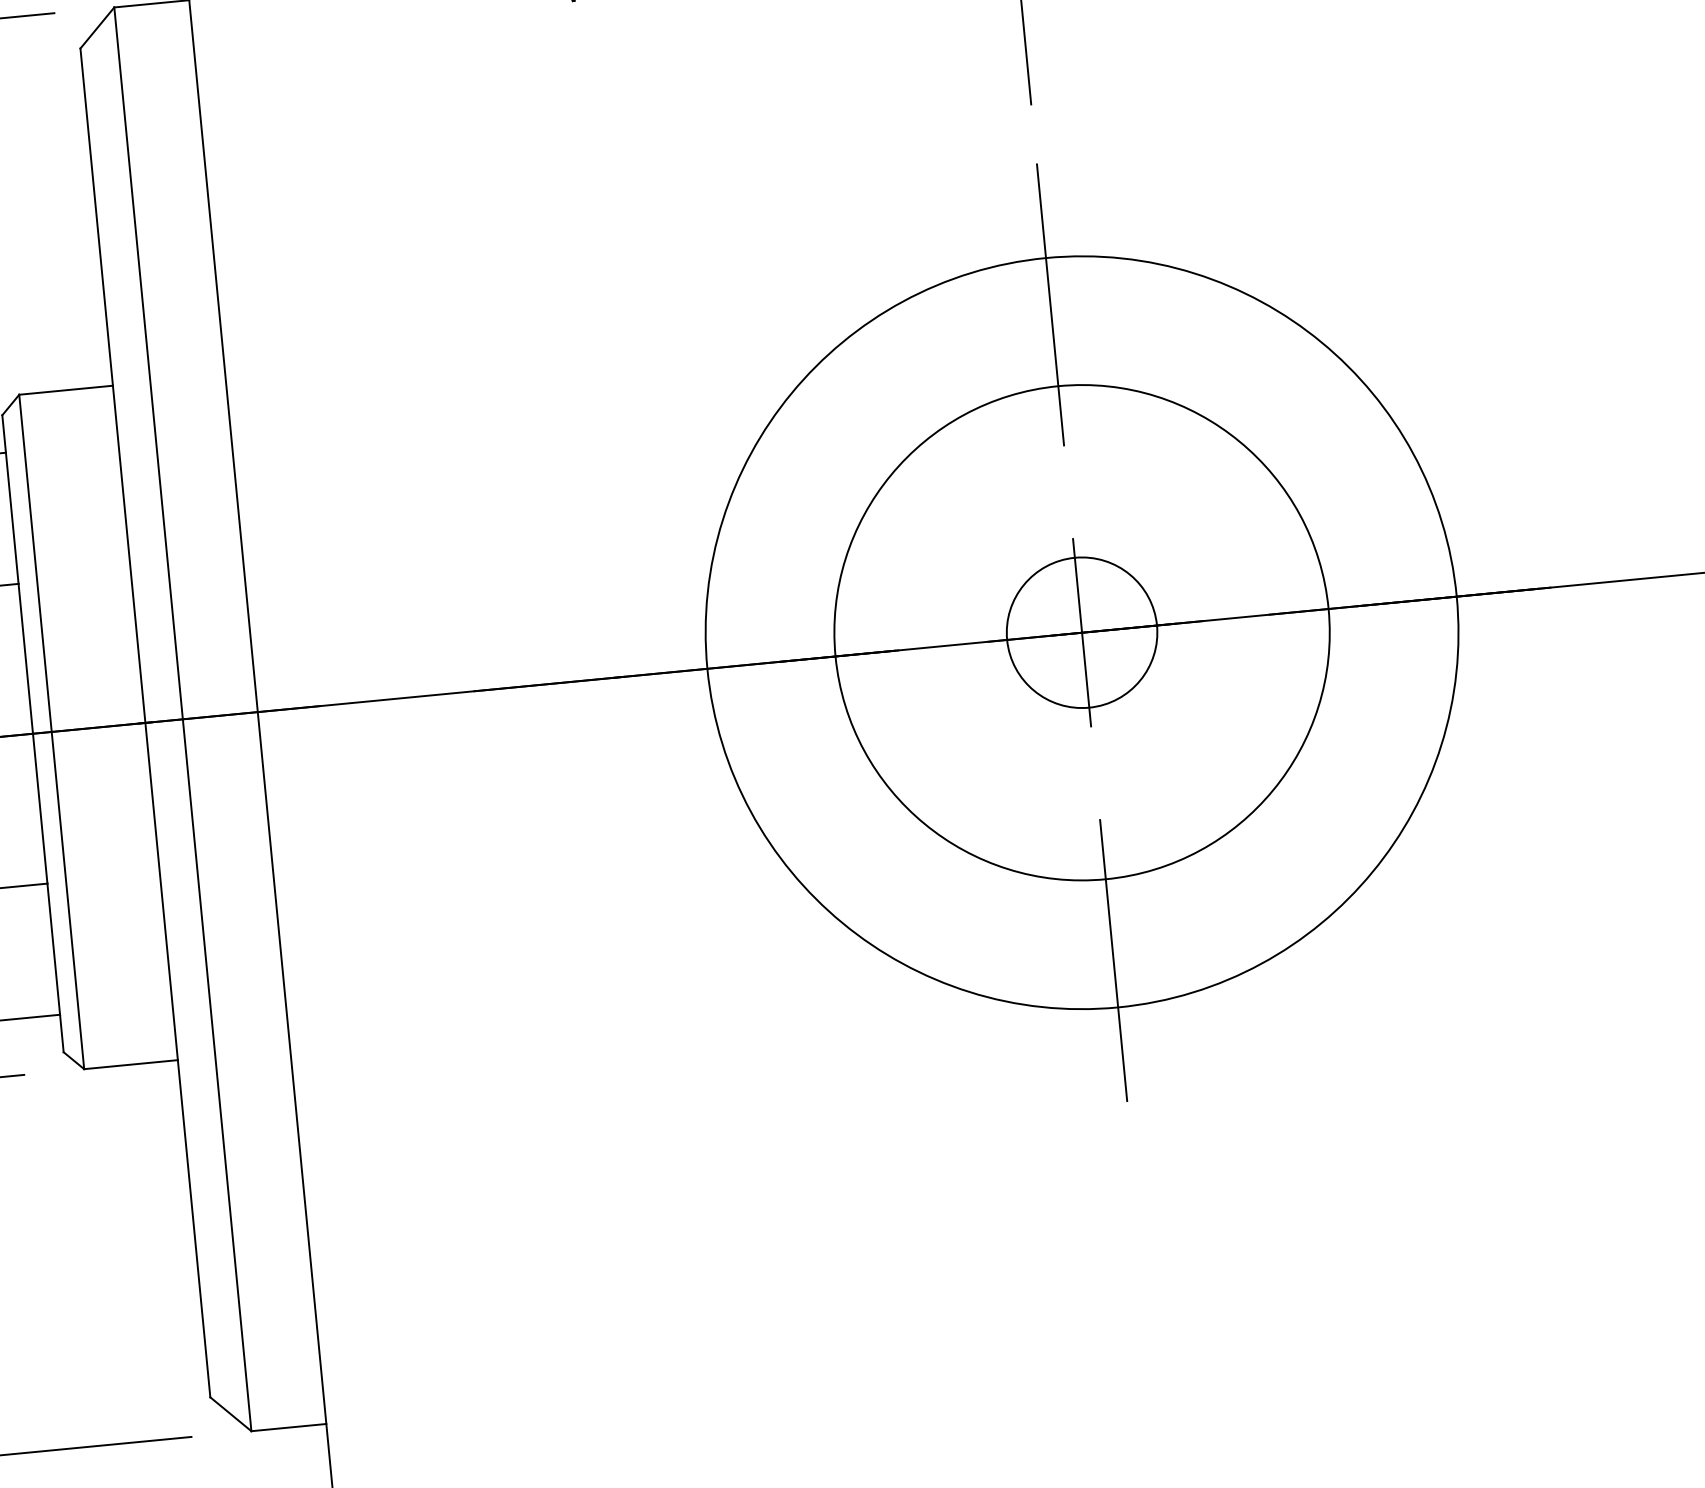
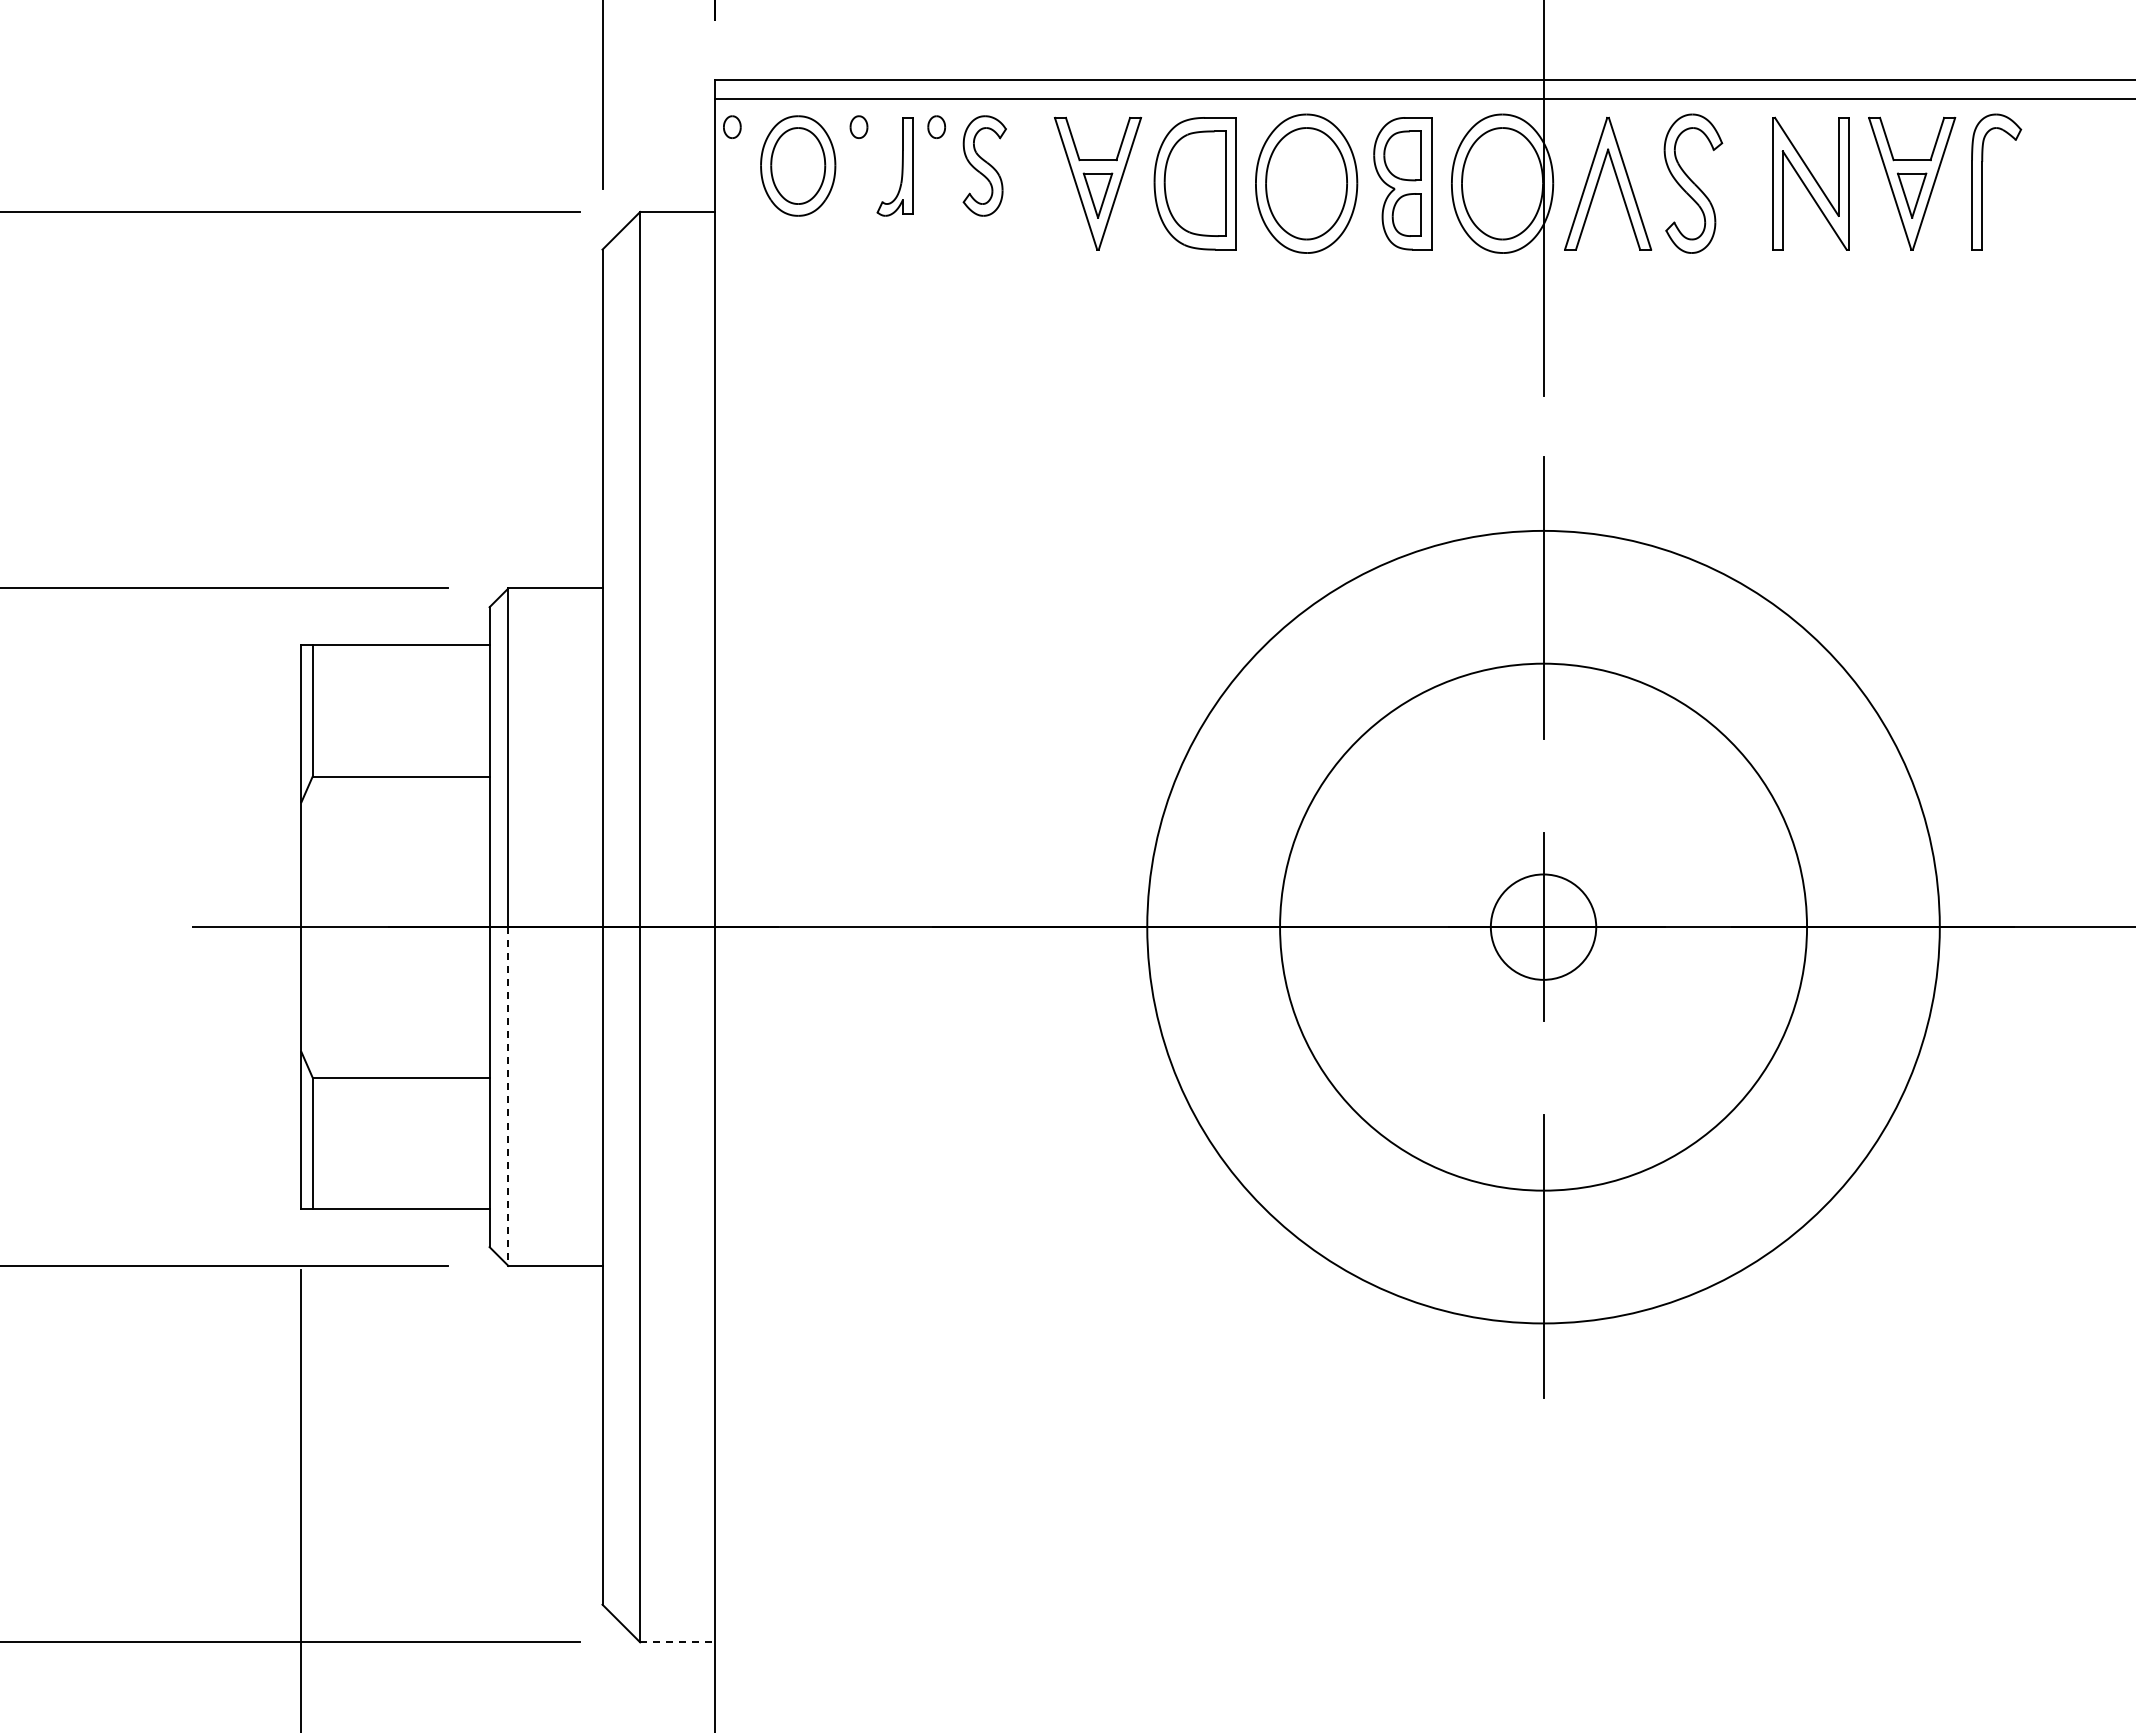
circle: (1081, 632) -> (1543, 926), size x0.7
circle: (1081, 632) -> (1543, 926), size x0.7
circle: (1081, 632) -> (1543, 926), size x1.6
line: (68, 901) -> (508, 1097), solid -> dashed
line: (288, 1427) -> (677, 1642), solid -> dashed

